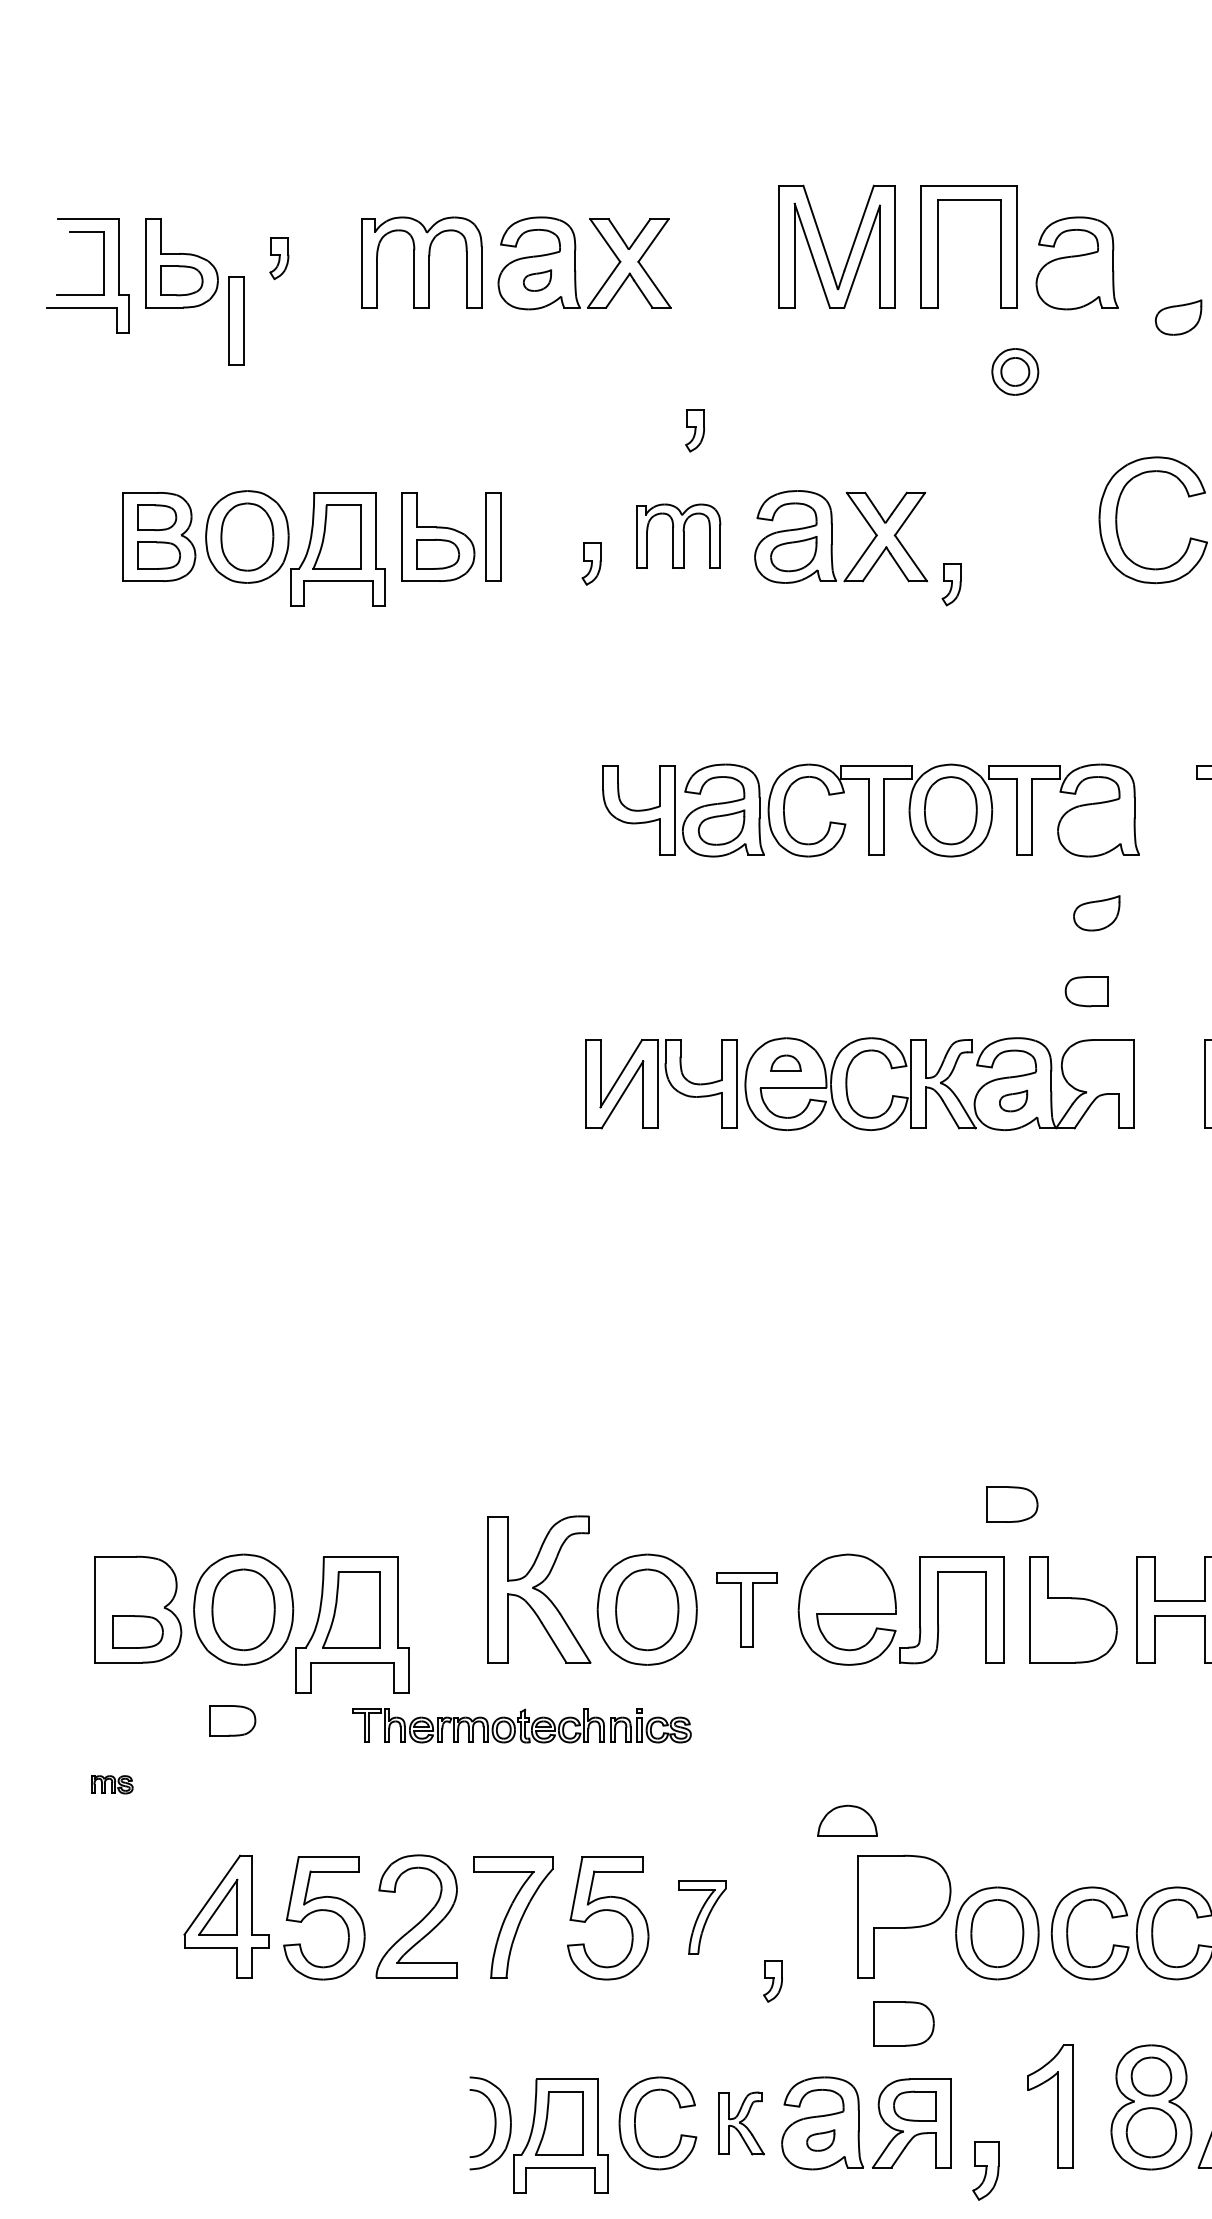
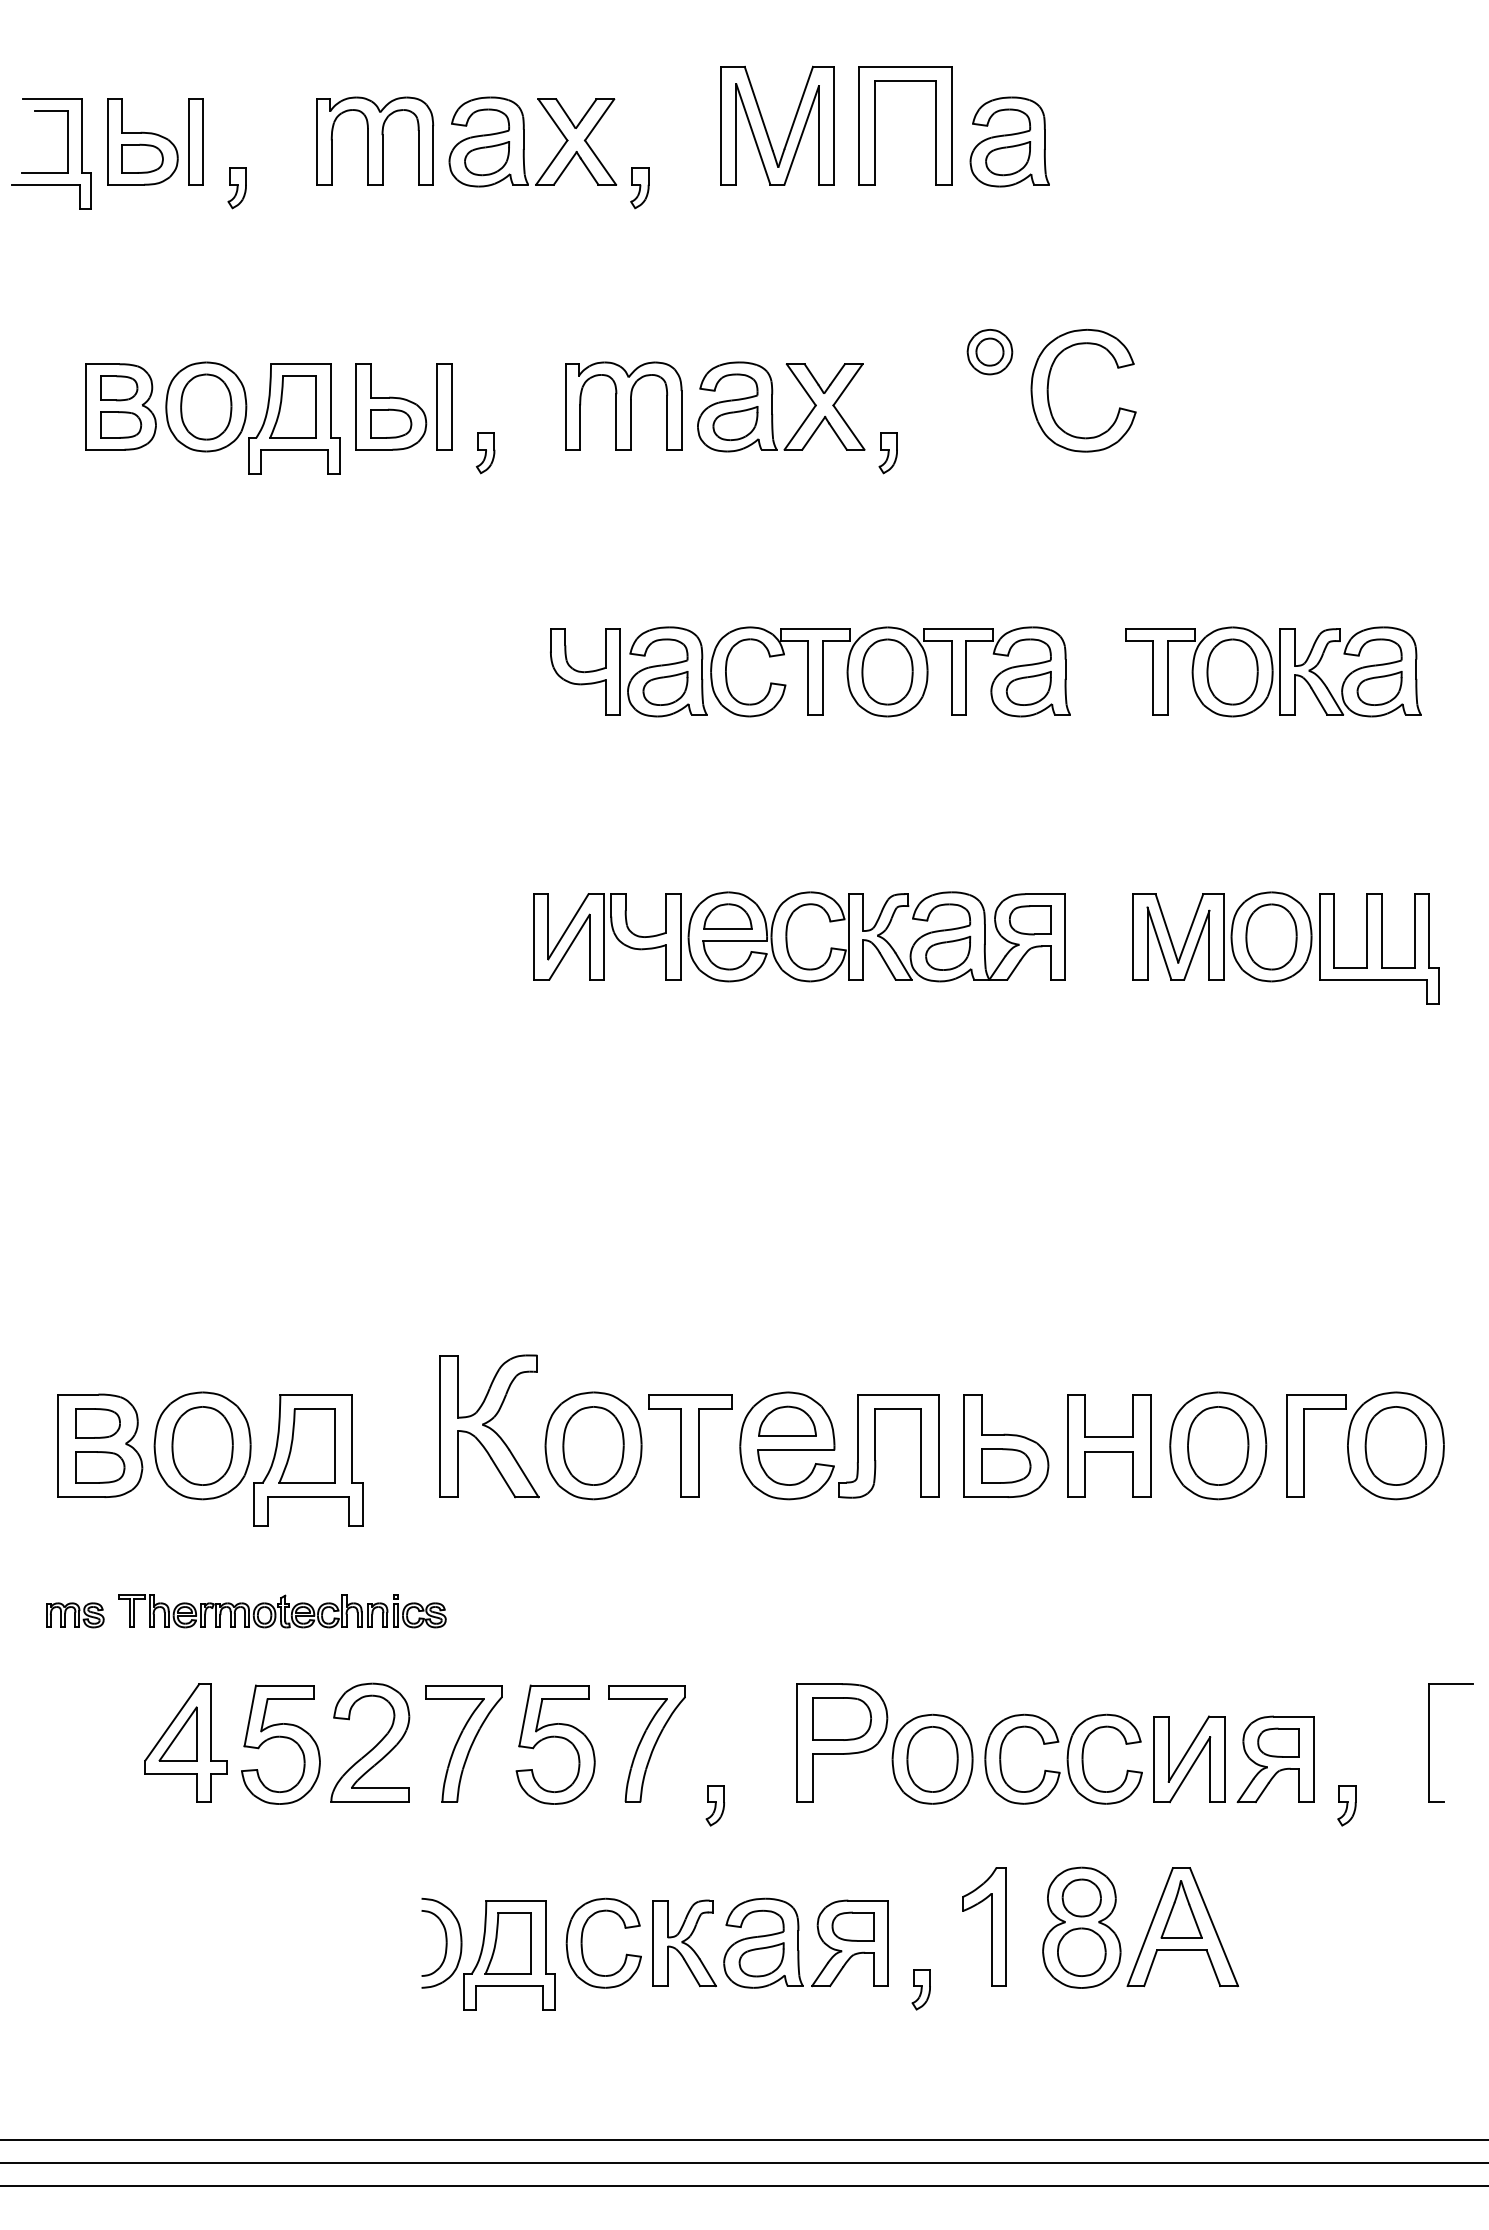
part: (278, 258) -> (236, 188), moved
part: (537, 280) -> (487, 158), size x1.67
part: (1178, 317) -> (1008, 158), moved
part: (236, 320) -> (195, 141), moved
part: (1014, 372) -> (989, 352), moved
part: (694, 431) -> (639, 188), moved
part: (678, 535) -> (623, 405), size x1.43
part: (591, 564) -> (485, 453), moved
part: (1096, 913) -> (1028, 688), moved
part: (1087, 991) -> (1030, 920), moved
part: (785, 1063) -> (727, 916), size x1.67
part: (1013, 1100) -> (948, 952), size x1.67
part: (1012, 1504) -> (1006, 1465), moved
part: (747, 1609) -> (690, 1445), size x1.43
part: (232, 1720) -> (97, 1423), moved
part: (522, 1726) -> (282, 1611), moved
part: (112, 1784) -> (75, 1615), size x1.43
part: (847, 1820) -> (787, 1420), moved
part: (701, 1917) -> (646, 1743), size x1.67
part: (903, 2023) -> (841, 1718), moved
part: (741, 2123) -> (684, 1943), size x1.43
part: (820, 2140) -> (761, 1959), size x1.67
part: (984, 2171) -> (920, 1989), size x0.71

